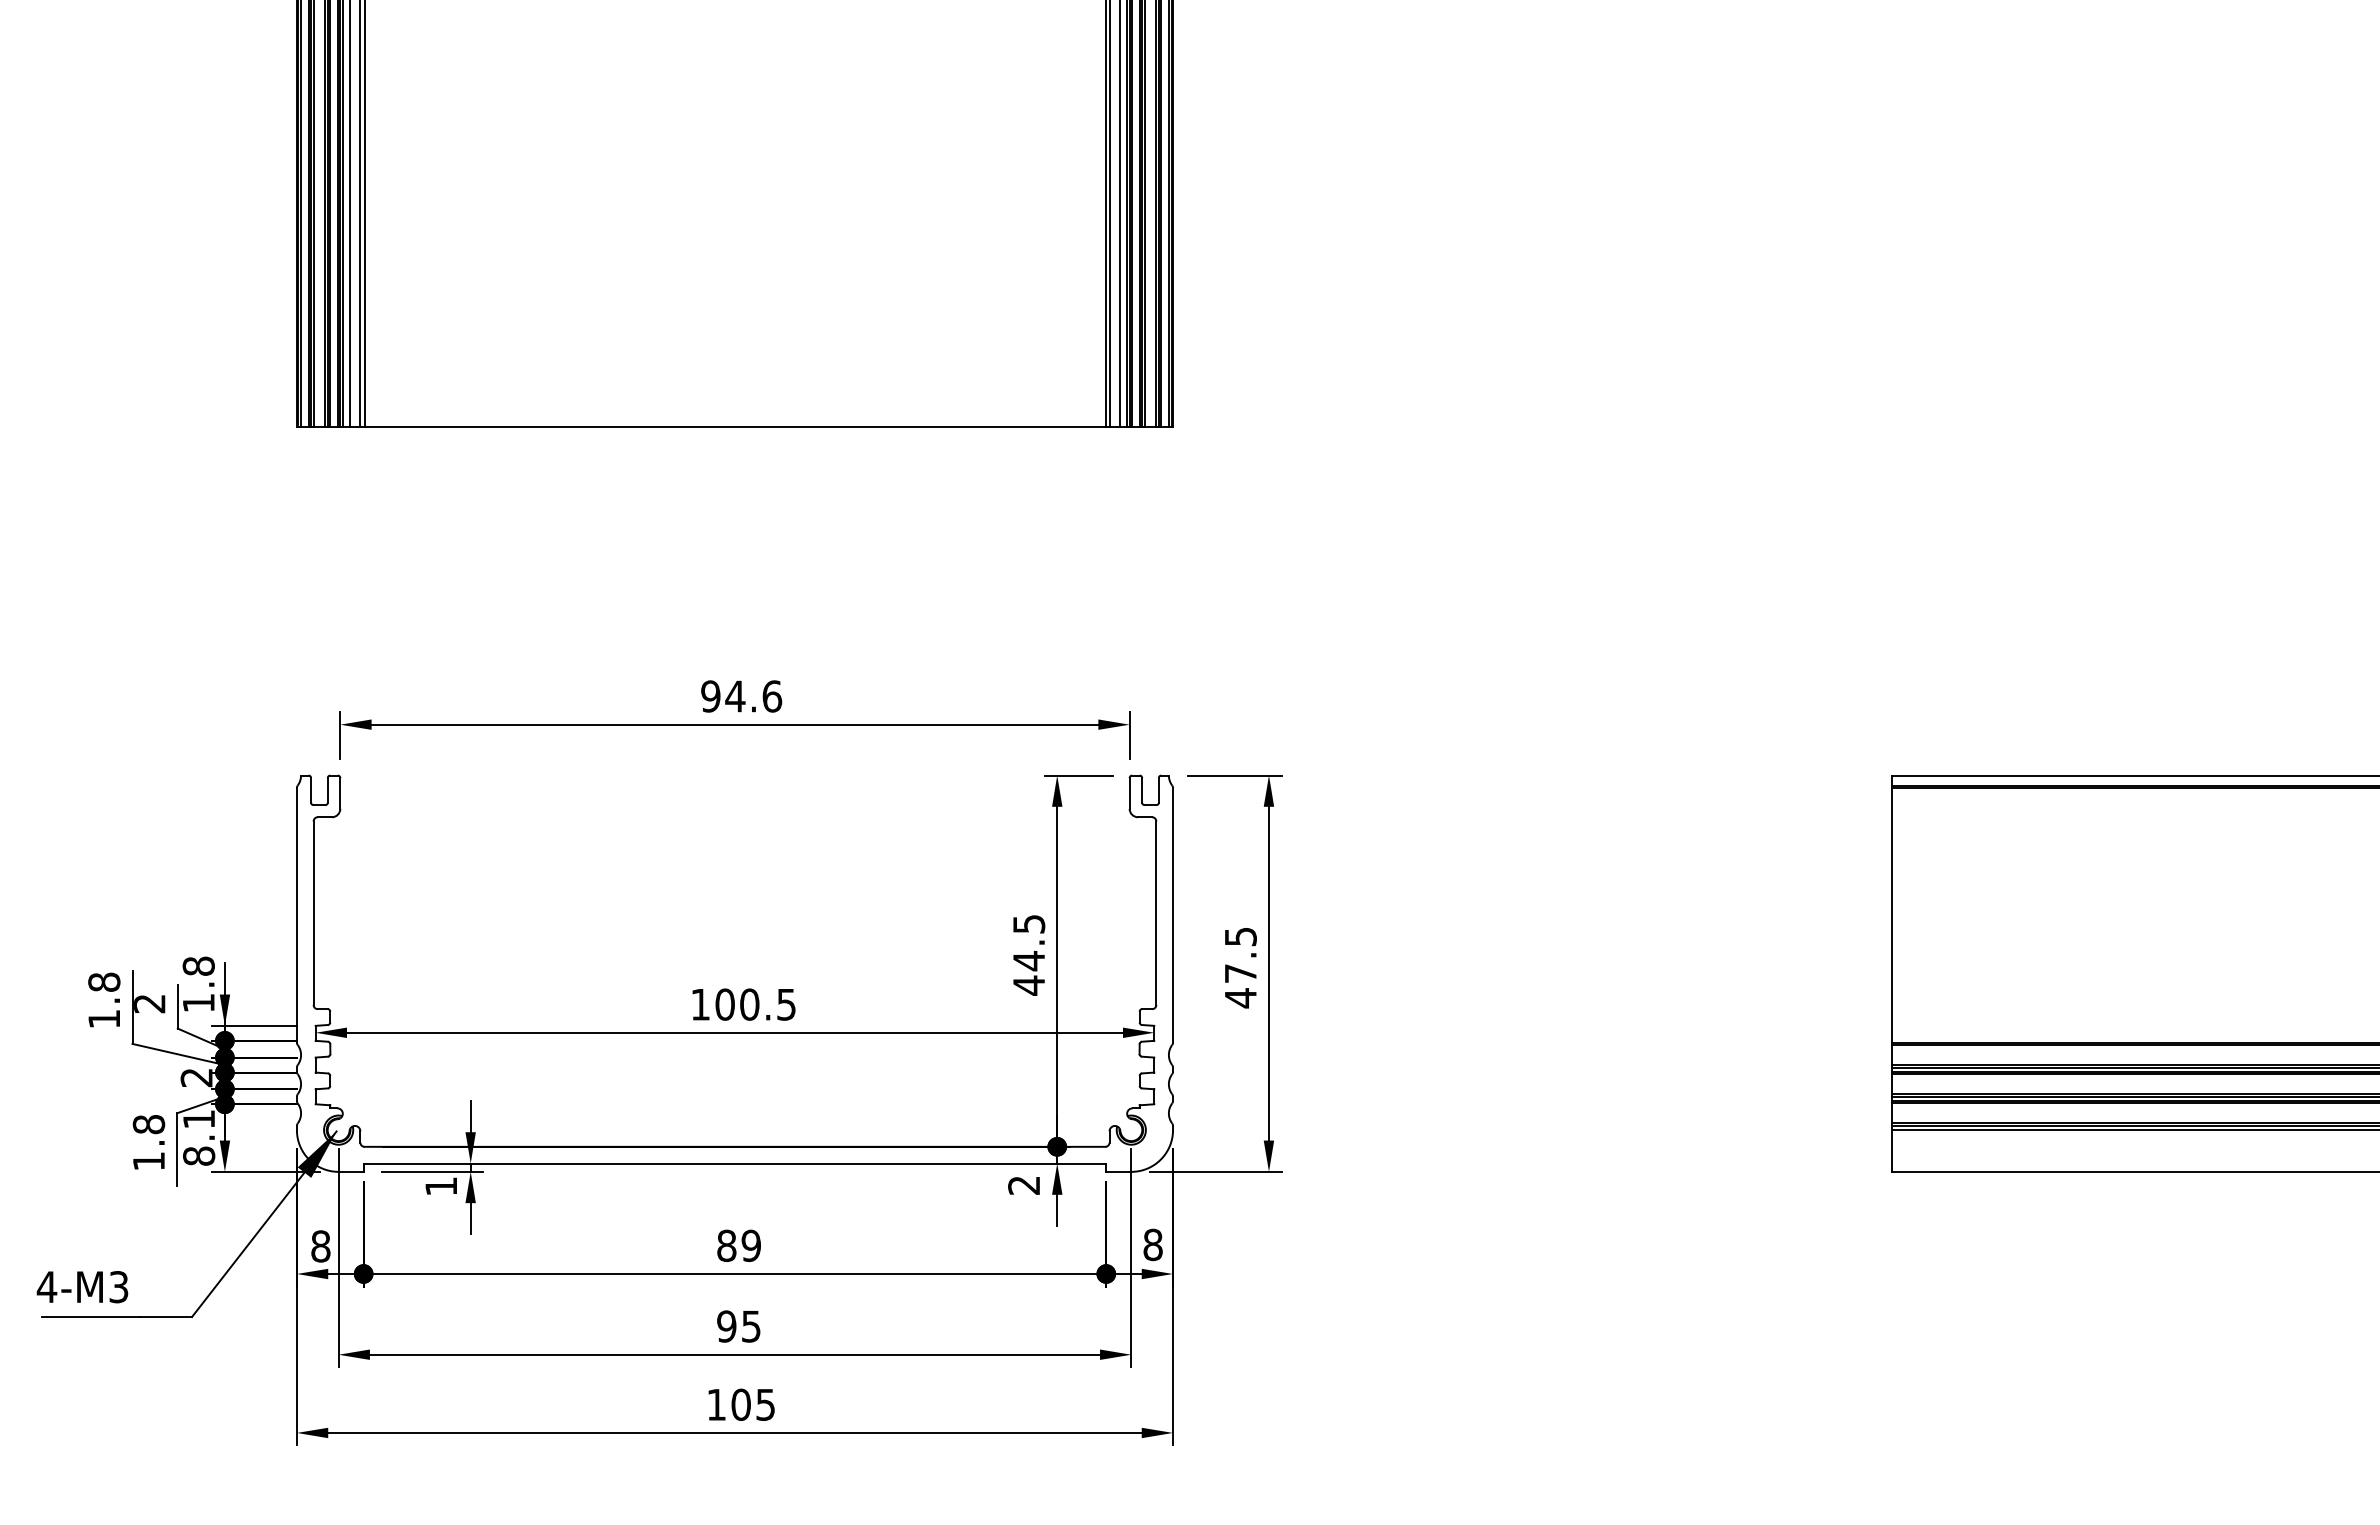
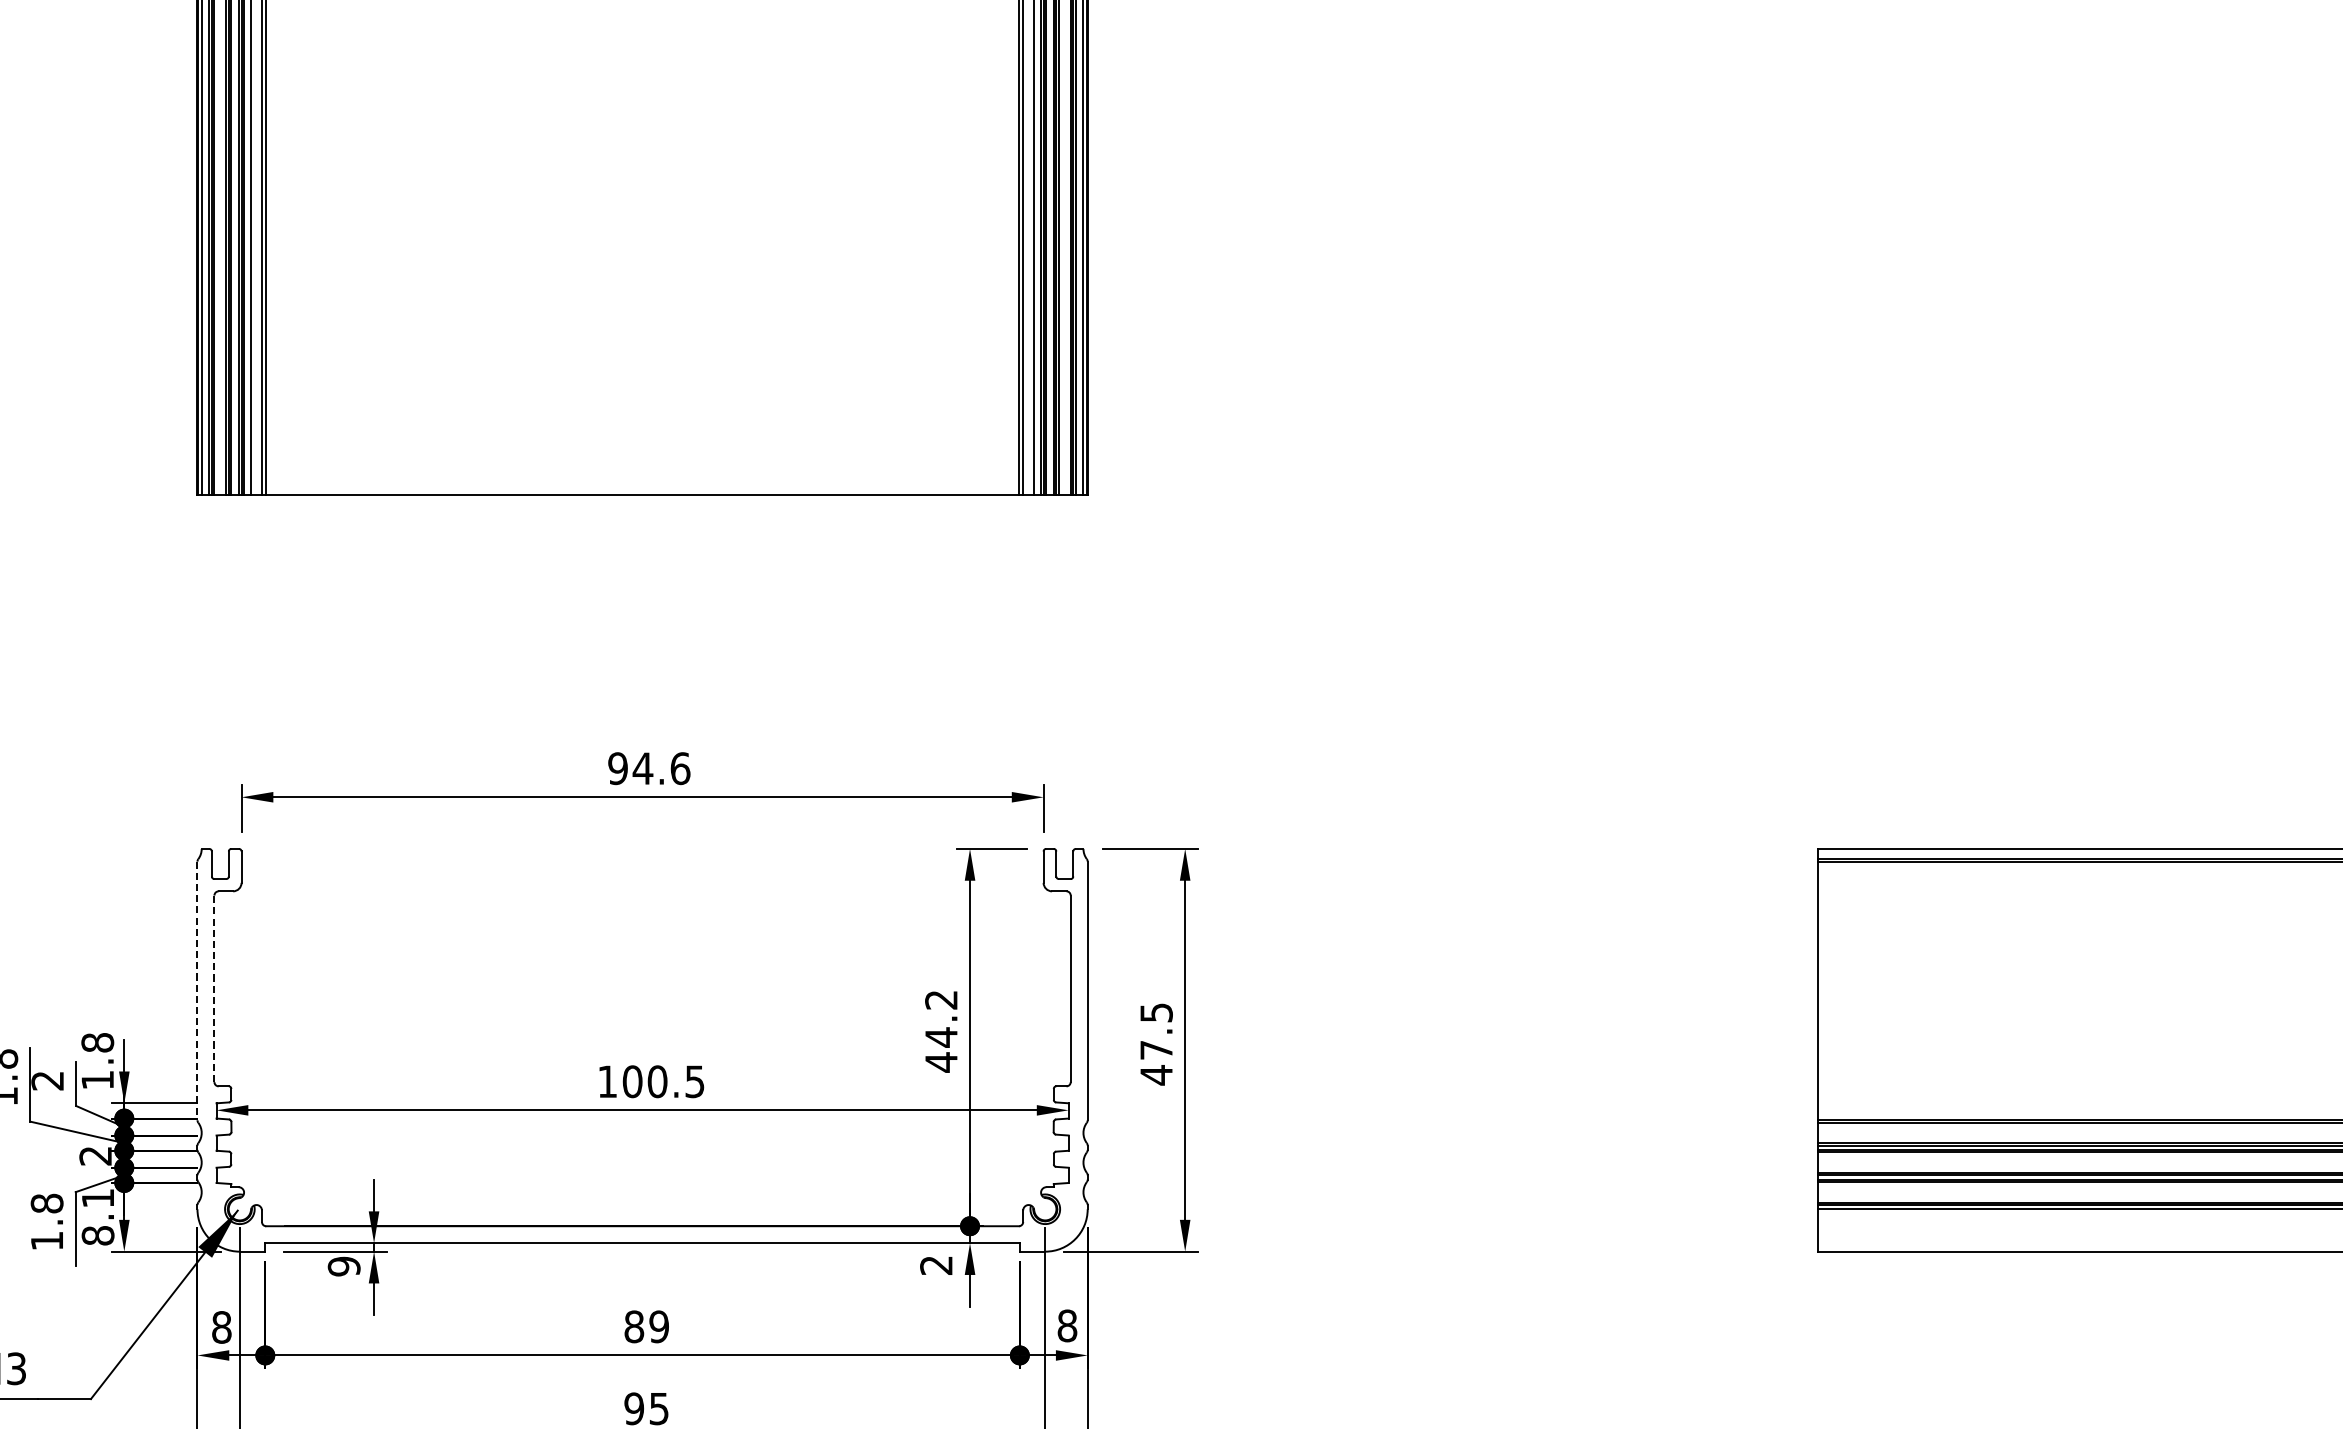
line: (313, 913) -> (214, 989), solid -> dashed
line: (296, 915) -> (197, 991), solid -> dashed
text: (1029, 924) -> (941, 1000), 44.5 -> 44.2
text: (441, 1186) -> (344, 1266), 1 -> 9

